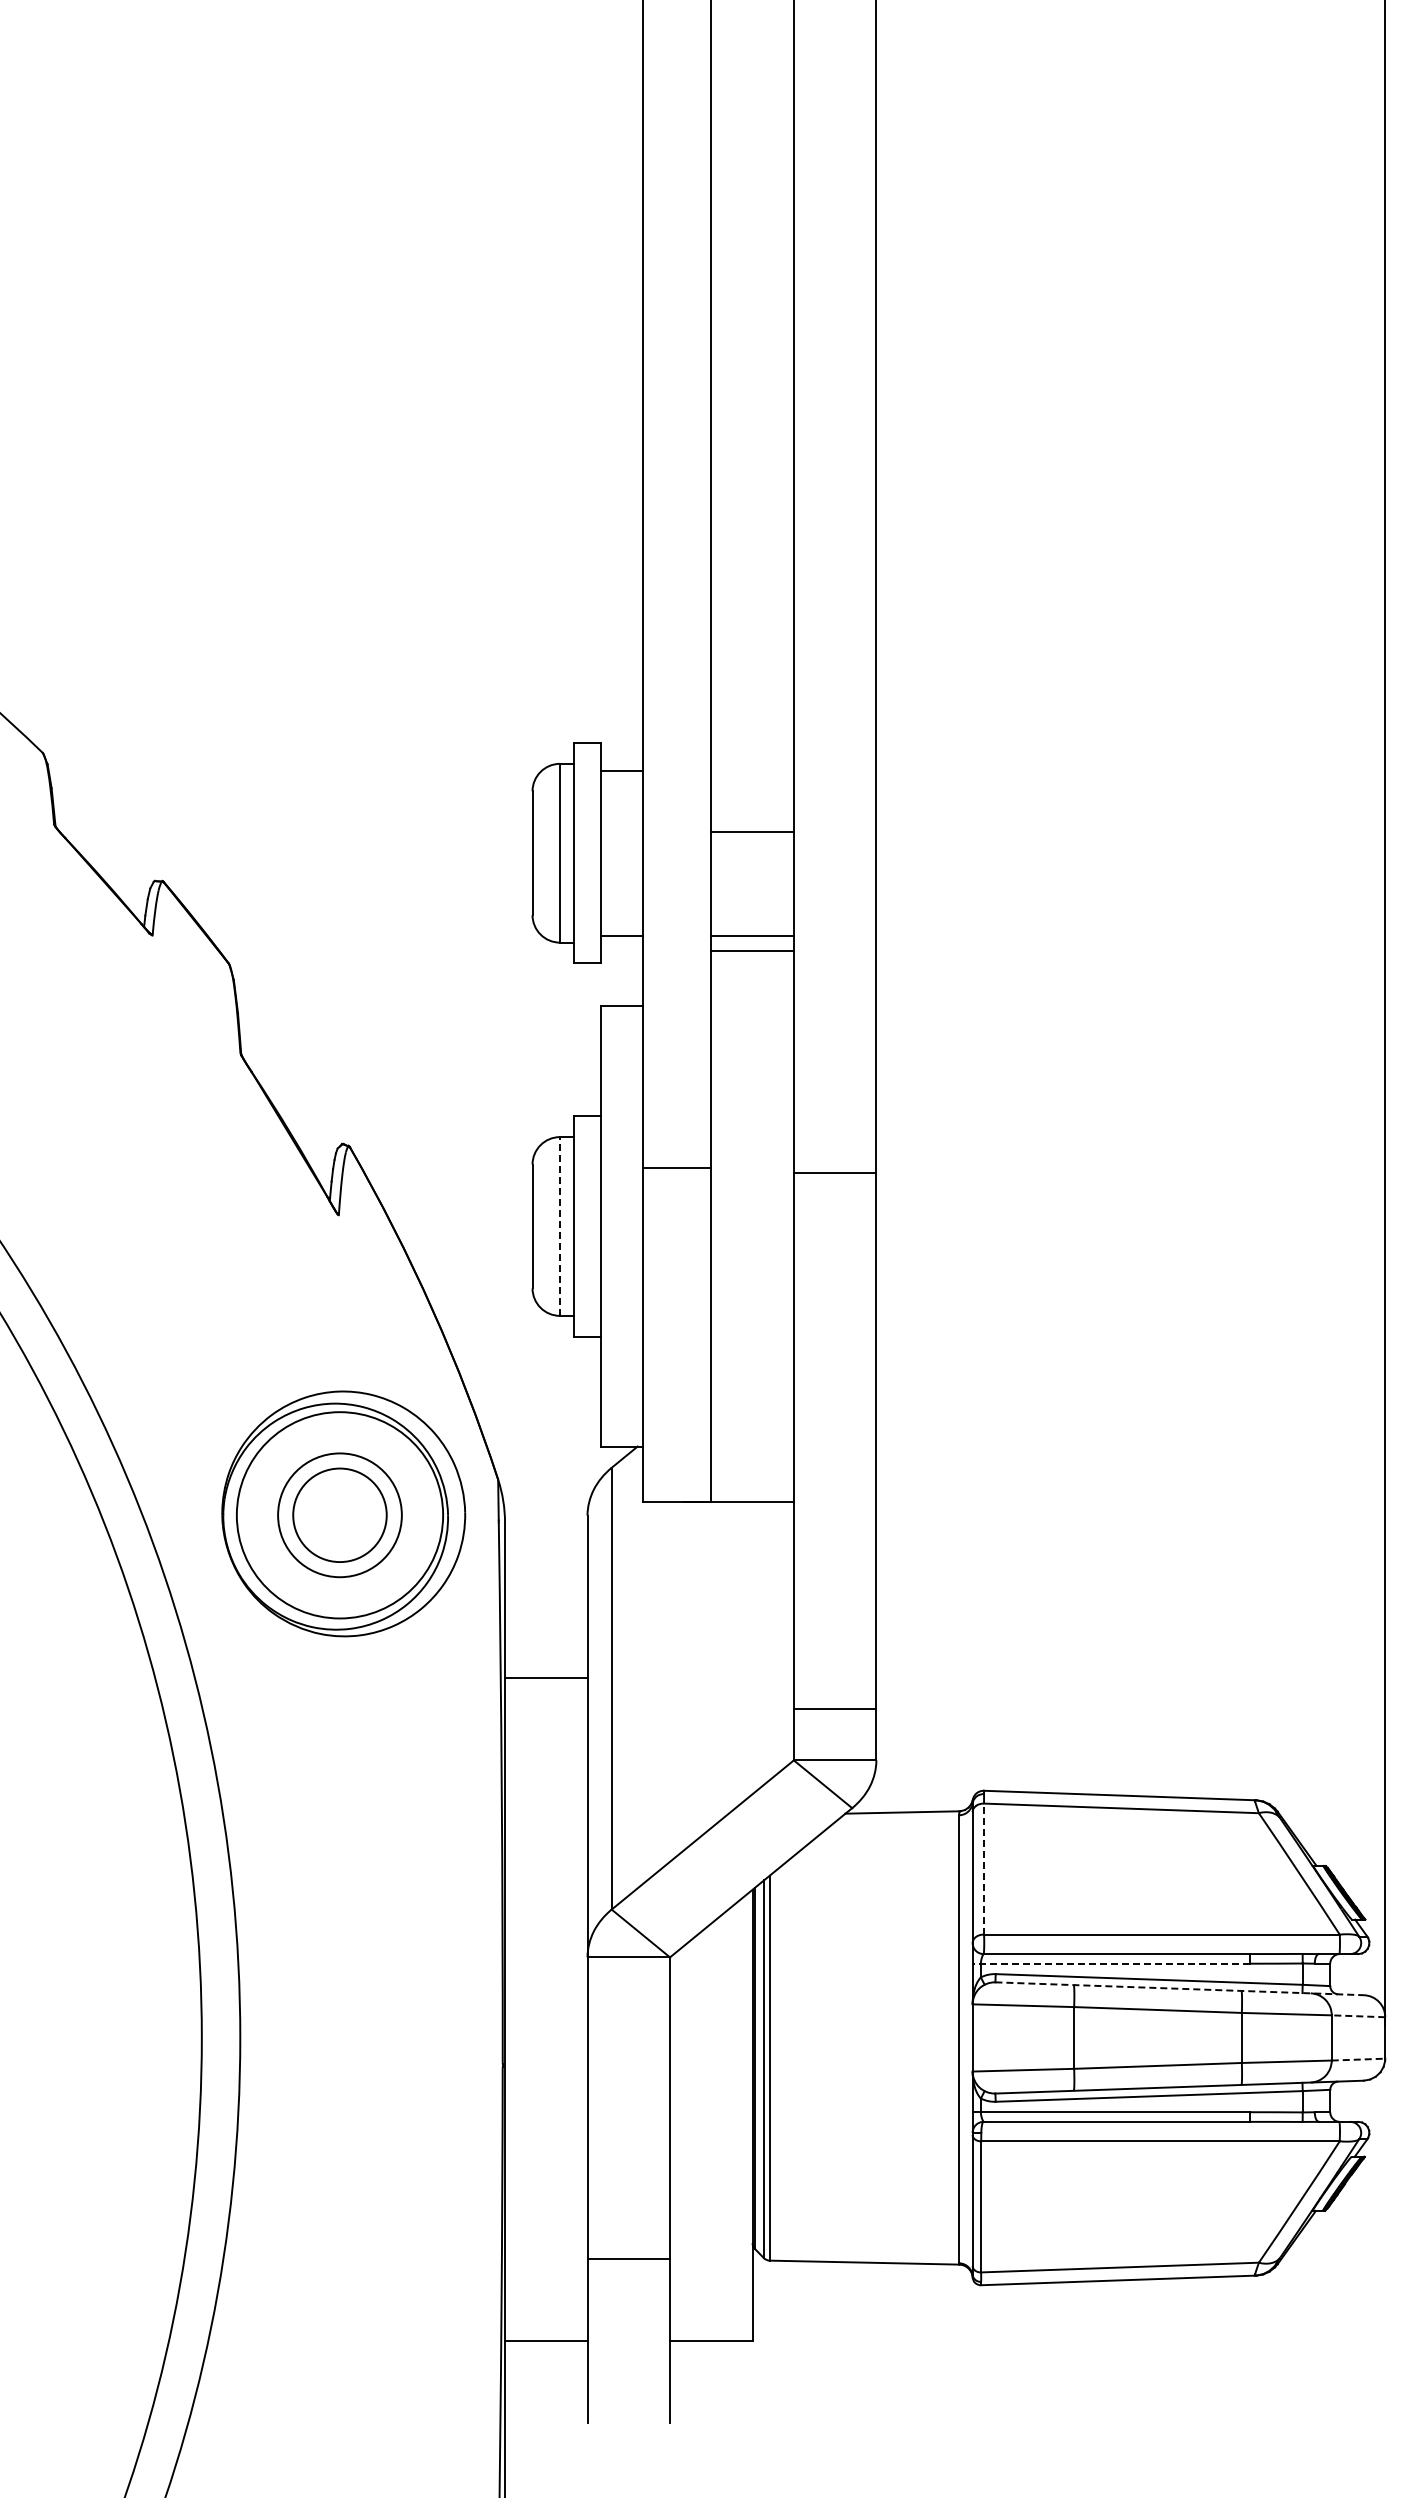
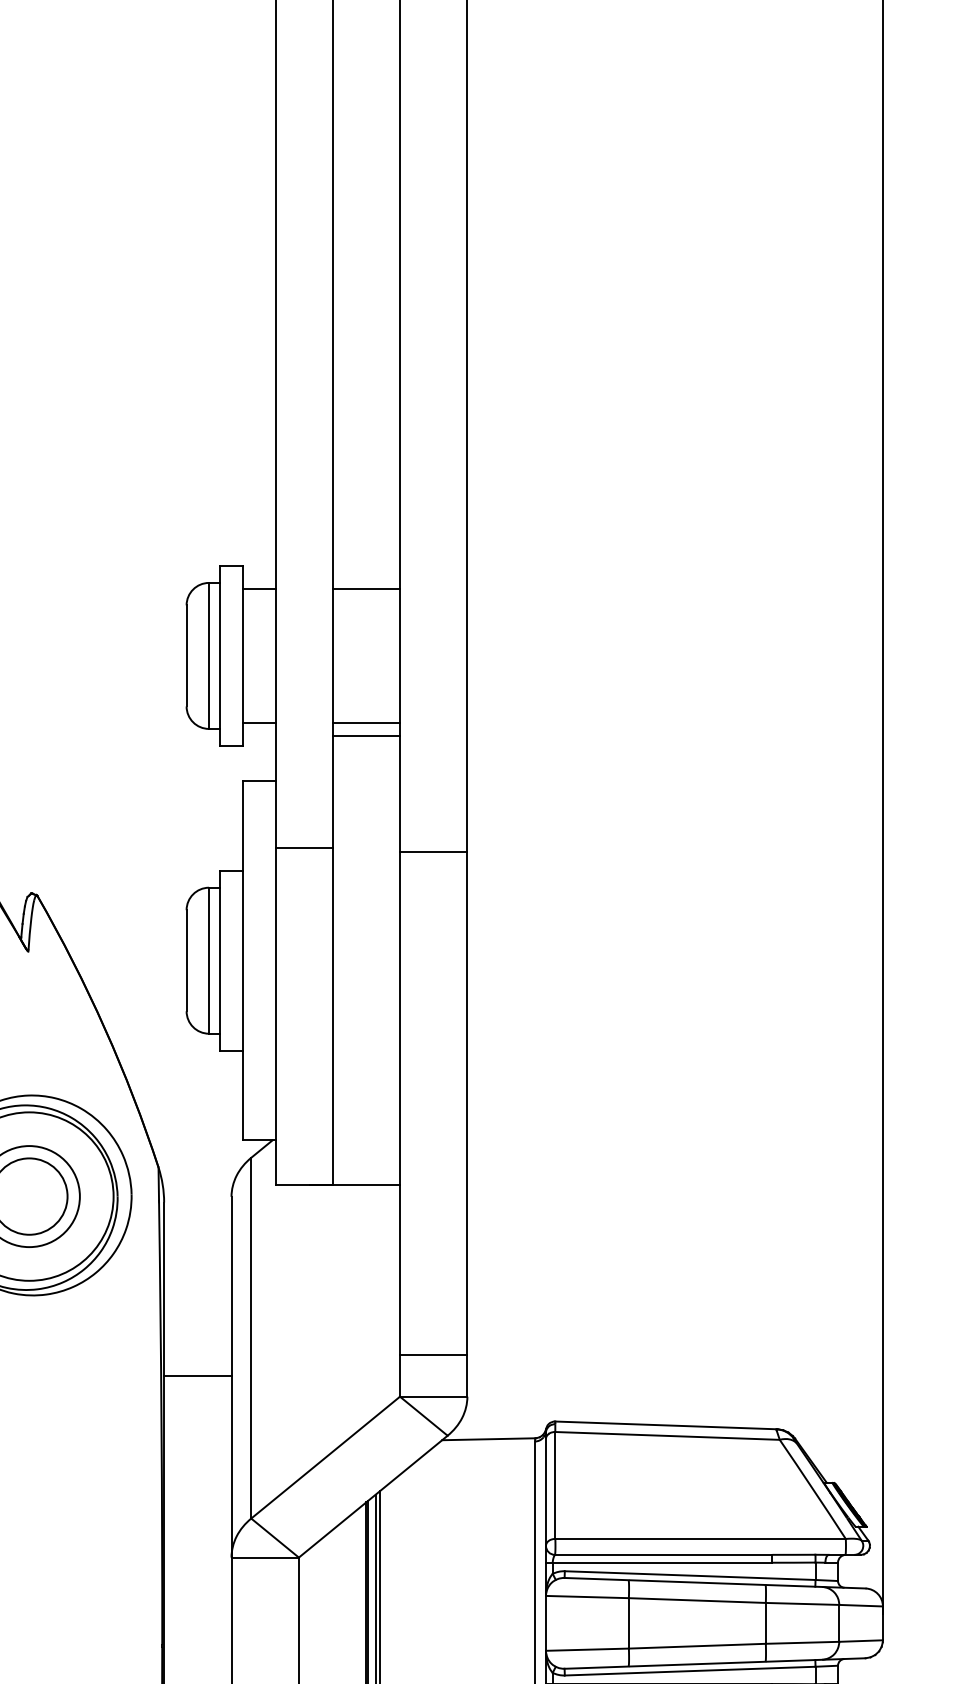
line: (752, 831) -> (366, 588), moved
line: (676, 1167) -> (304, 848), moved
line: (834, 1172) -> (433, 852), moved
line: (560, 1225) -> (209, 959), dashed -> solid
line: (546, 1678) -> (198, 1376), moved
line: (984, 1869) -> (555, 1485), dashed -> solid
line: (1111, 1963) -> (659, 1562), dashed -> solid
line: (1180, 1988) -> (715, 1582), dashed -> solid
line: (1358, 2016) -> (861, 1605), dashed -> solid
line: (1358, 2059) -> (861, 1640), dashed -> solid

